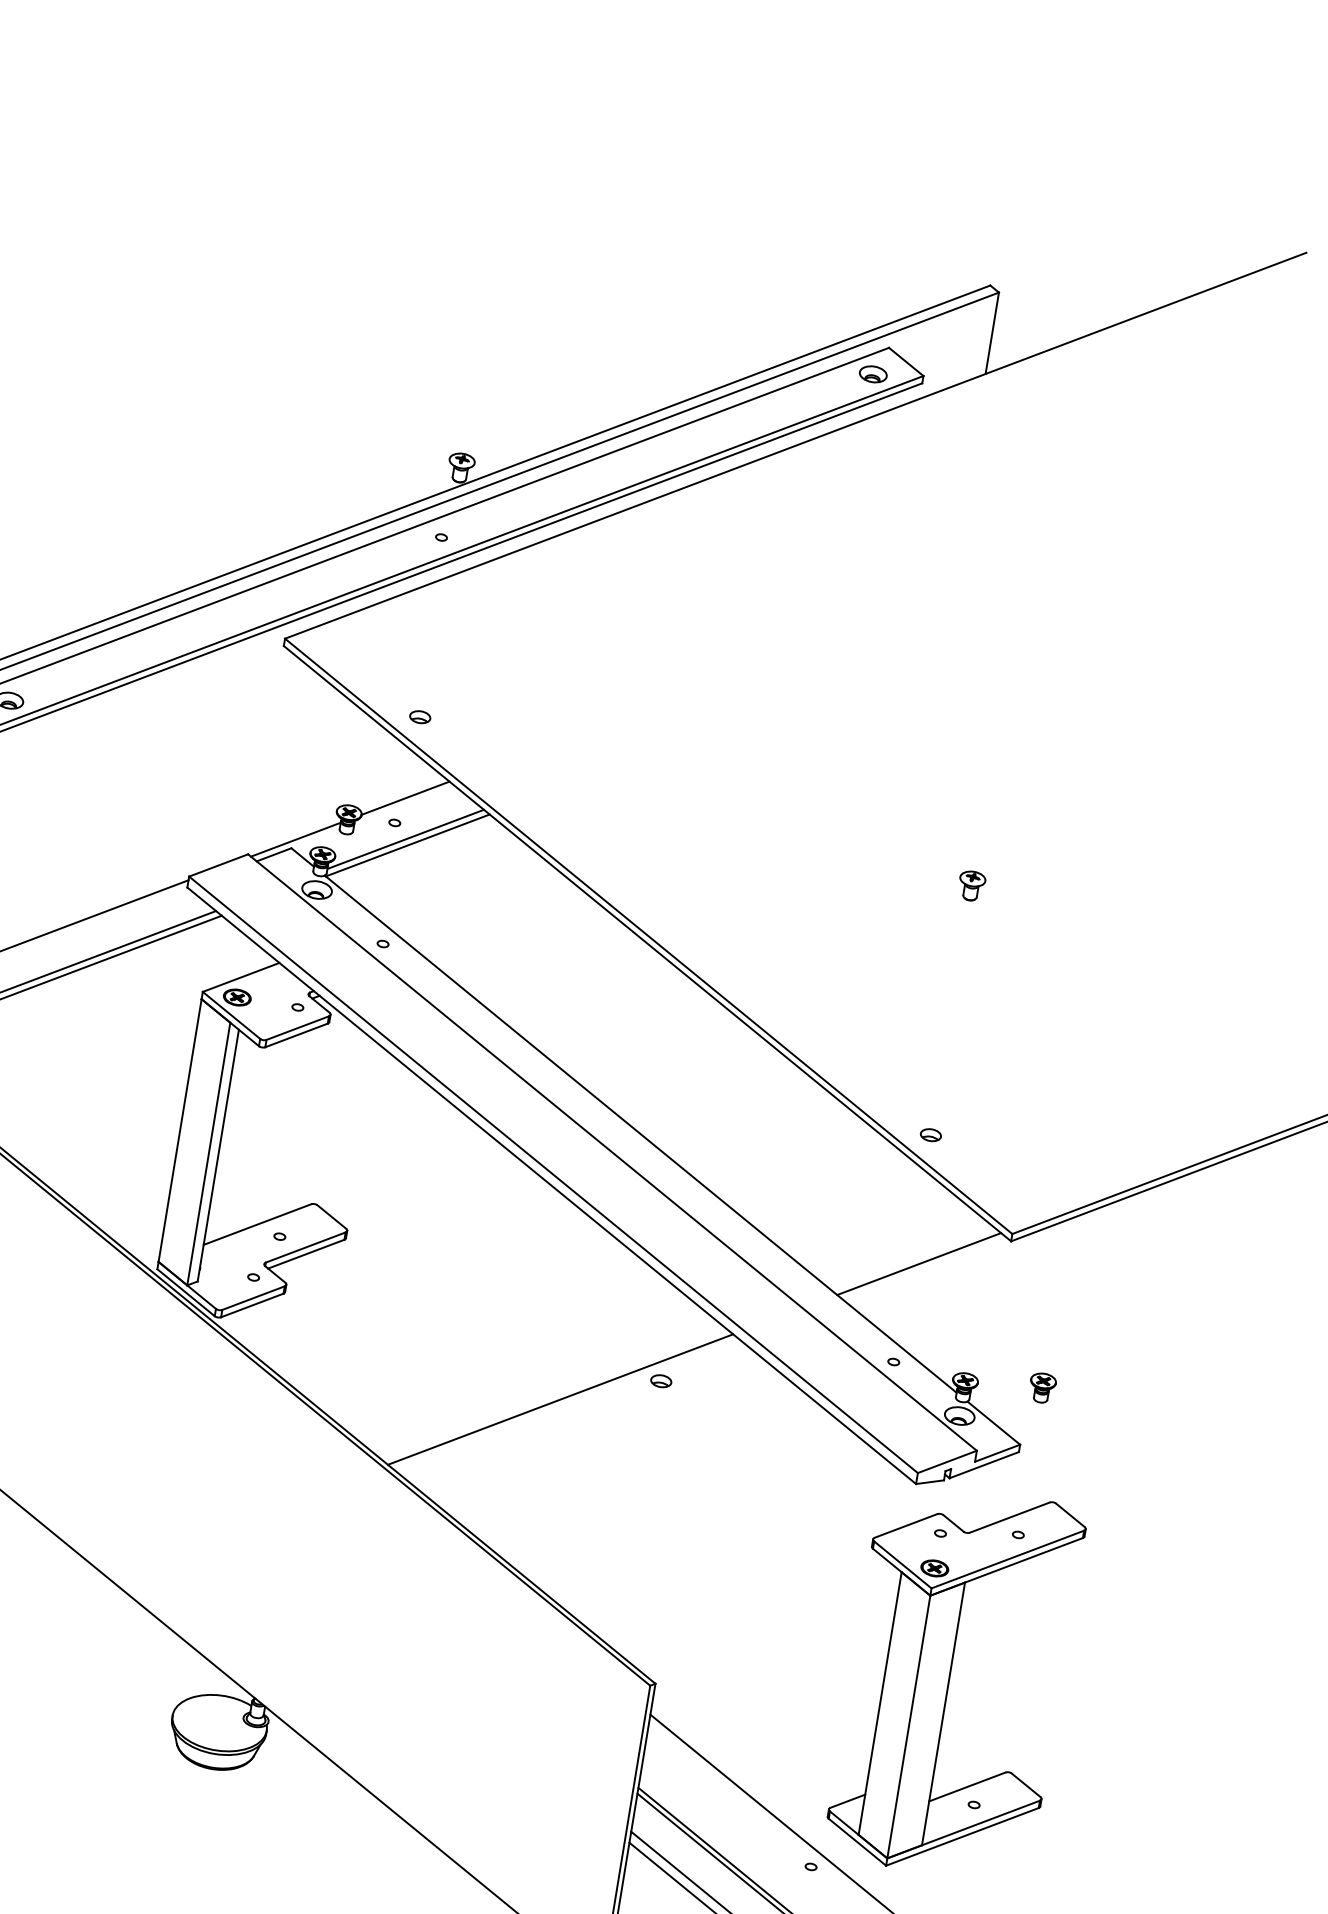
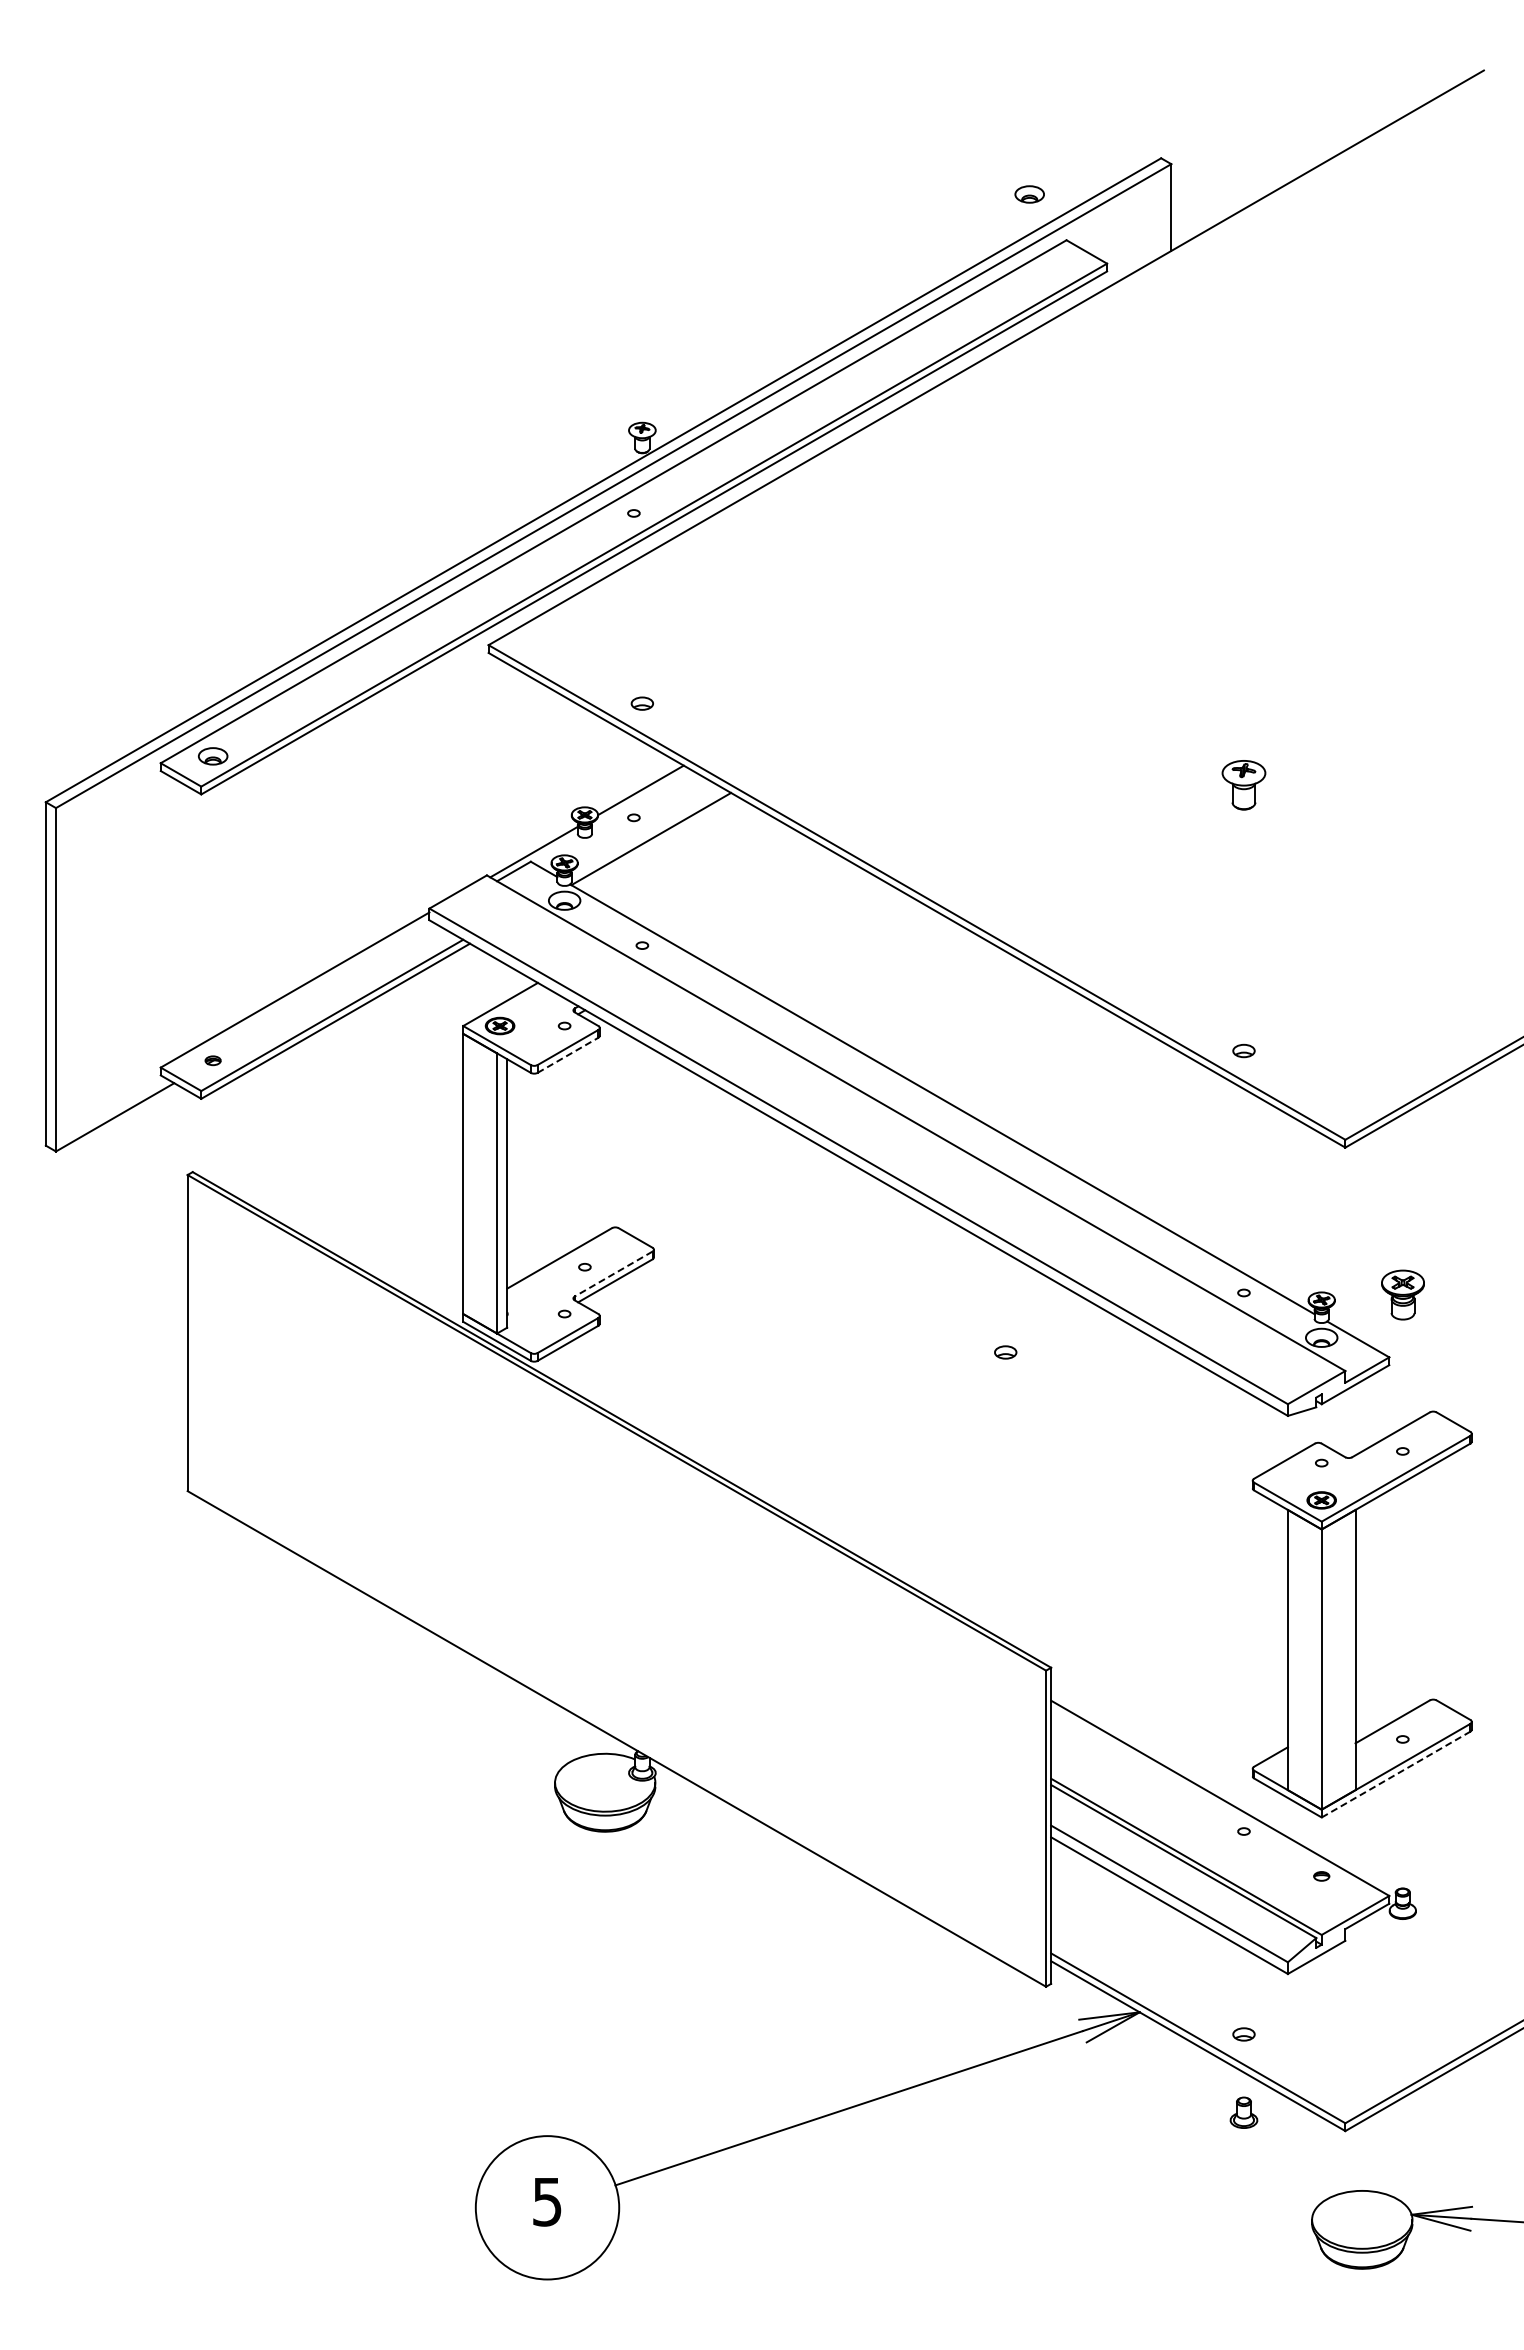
part: (873, 374) -> (1029, 194), moved
line: (405, 839) -> (647, 833), removed
part: (971, 886) -> (1243, 785), size x1.6
line: (296, 1035) -> (568, 1055), solid -> dashed
line: (305, 1247) -> (613, 1274), solid -> dashed
line: (919, 1263) -> (1253, 1186), removed
part: (1042, 1387) -> (1402, 1294), size x1.6
line: (560, 1399) -> (904, 1388), removed
line: (962, 1836) -> (1396, 1774), solid -> dashed

